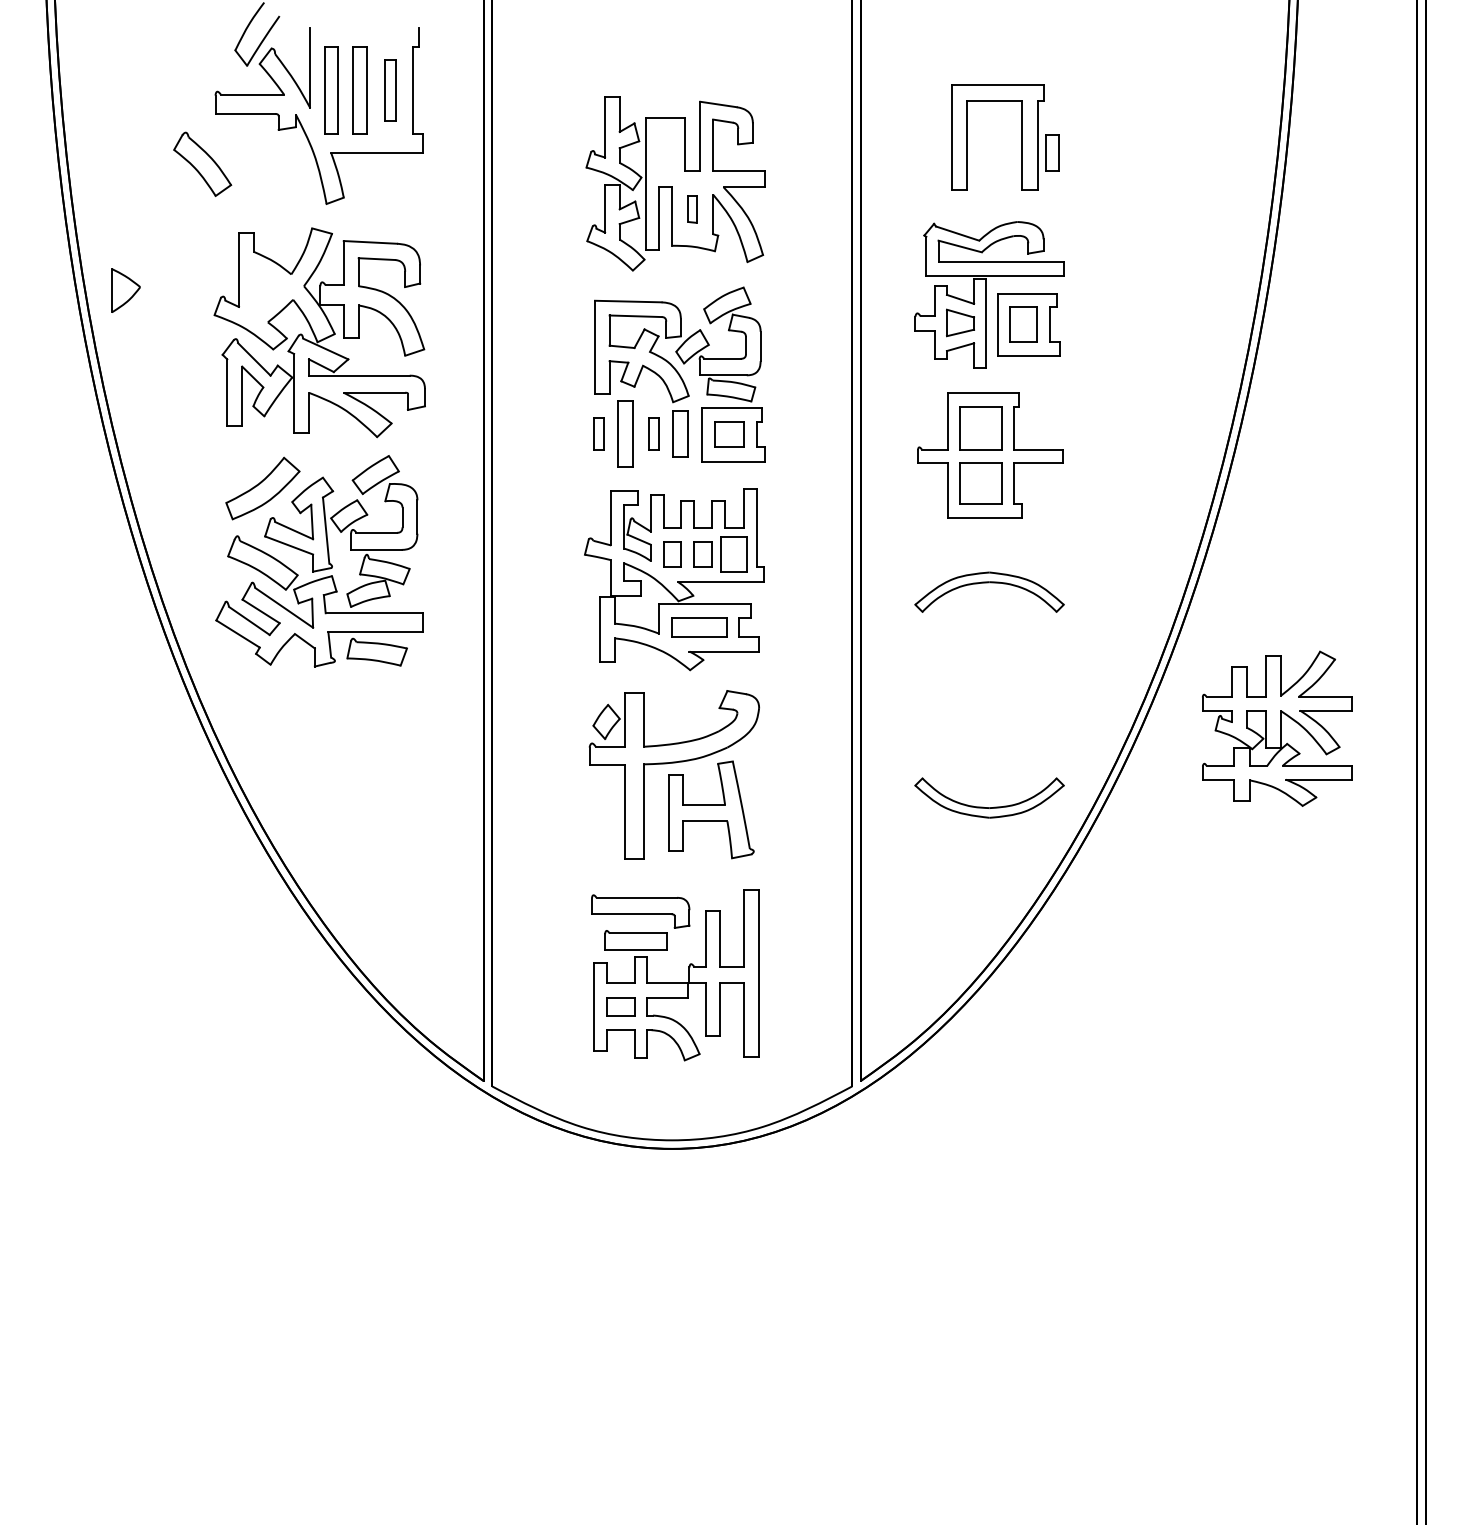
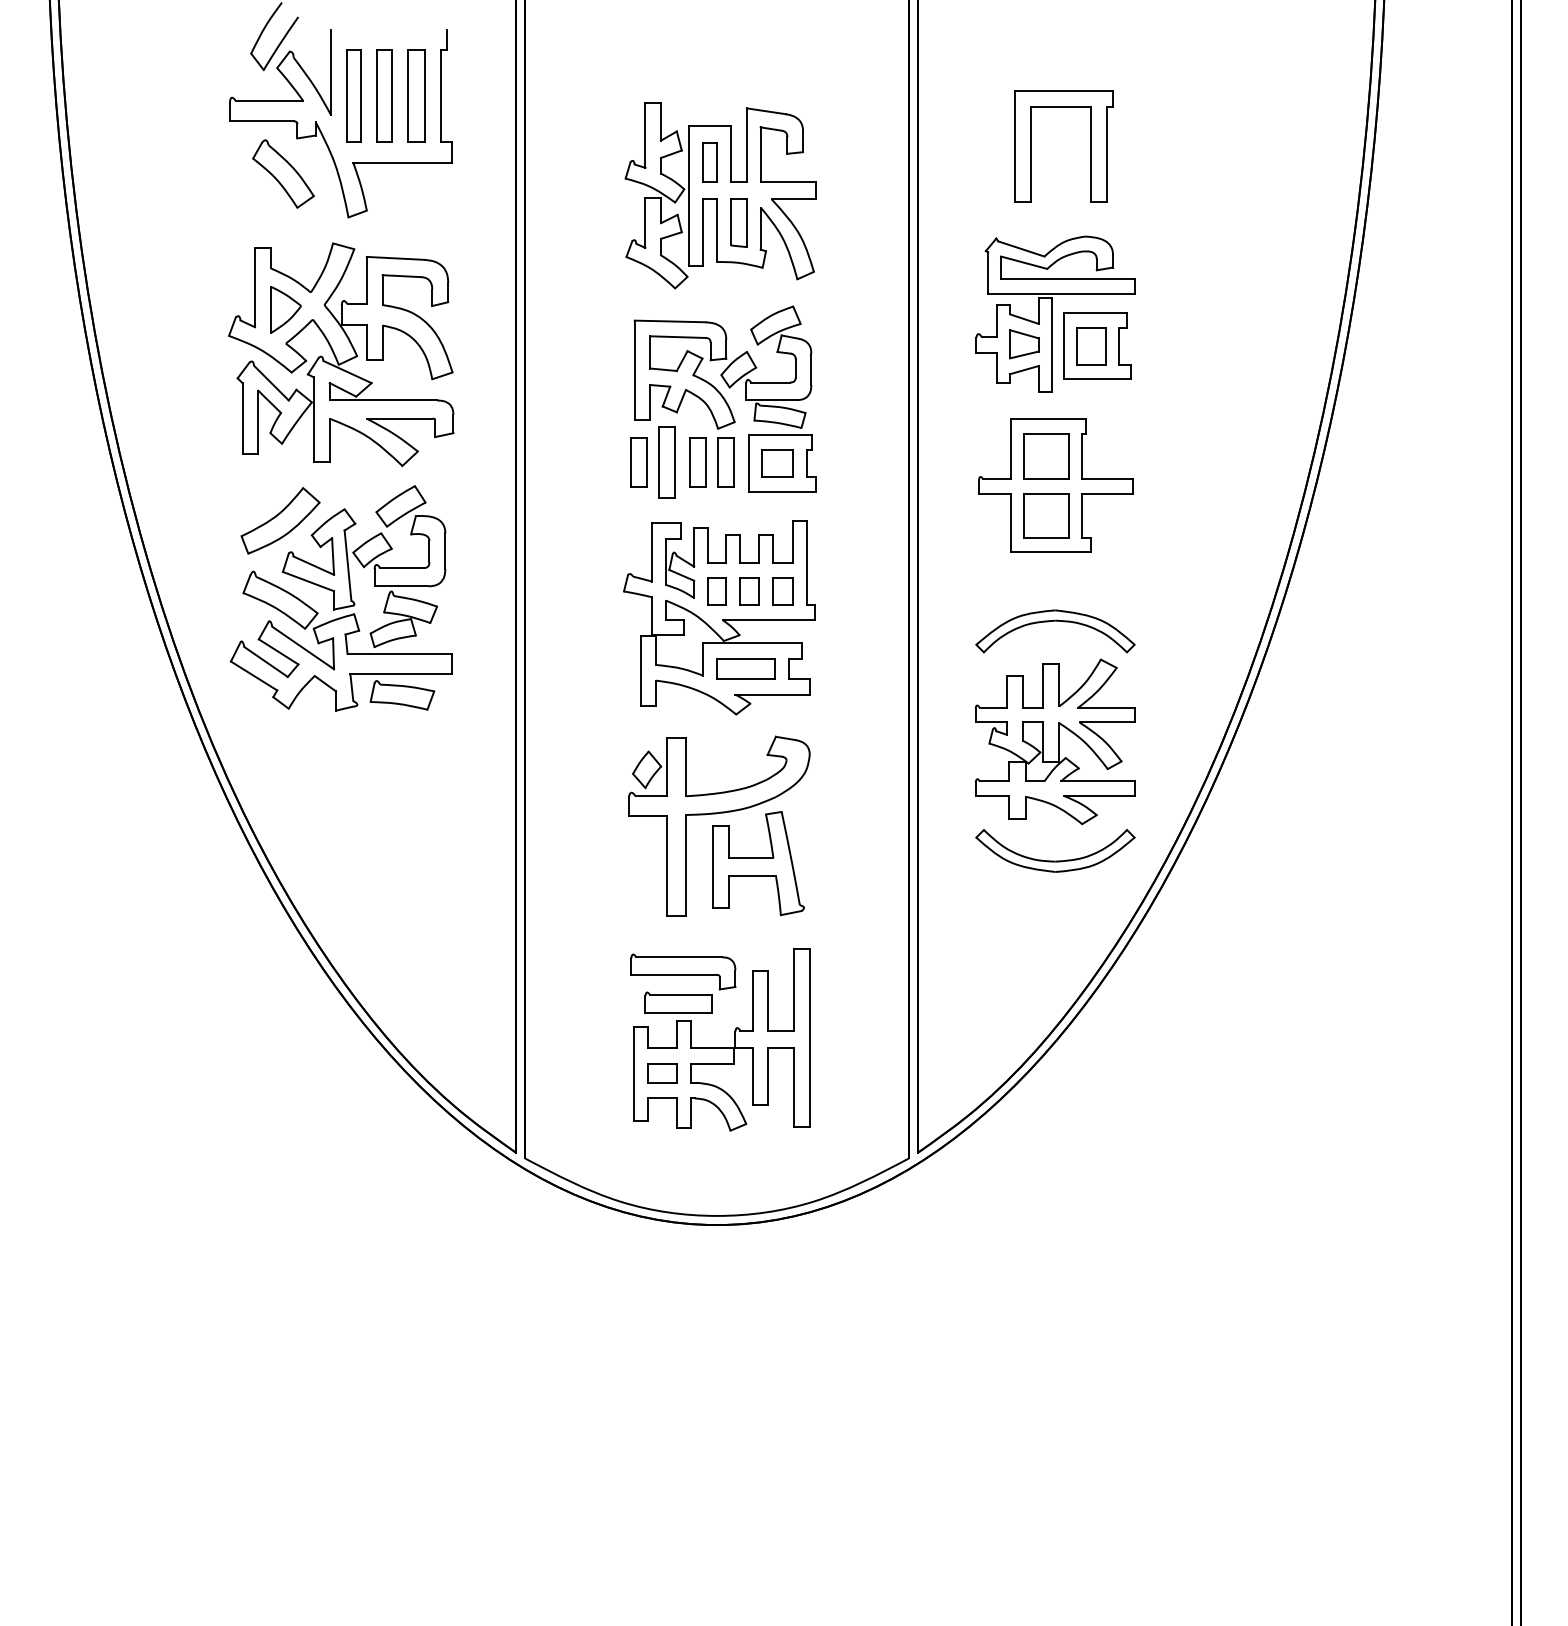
part: (389, 90) -> (415, 96), size x1.43
part: (1052, 152) -> (709, 162), moved
part: (202, 163) -> (283, 173), moved
part: (692, 209) -> (738, 223), size x1.67
part: (125, 290) -> (285, 309), moved
part: (599, 433) -> (639, 462), size x1.43
part: (654, 433) -> (698, 462), size x1.43
part: (734, 554) -> (783, 591), size x0.71
part: (1277, 728) -> (1055, 741), moved

